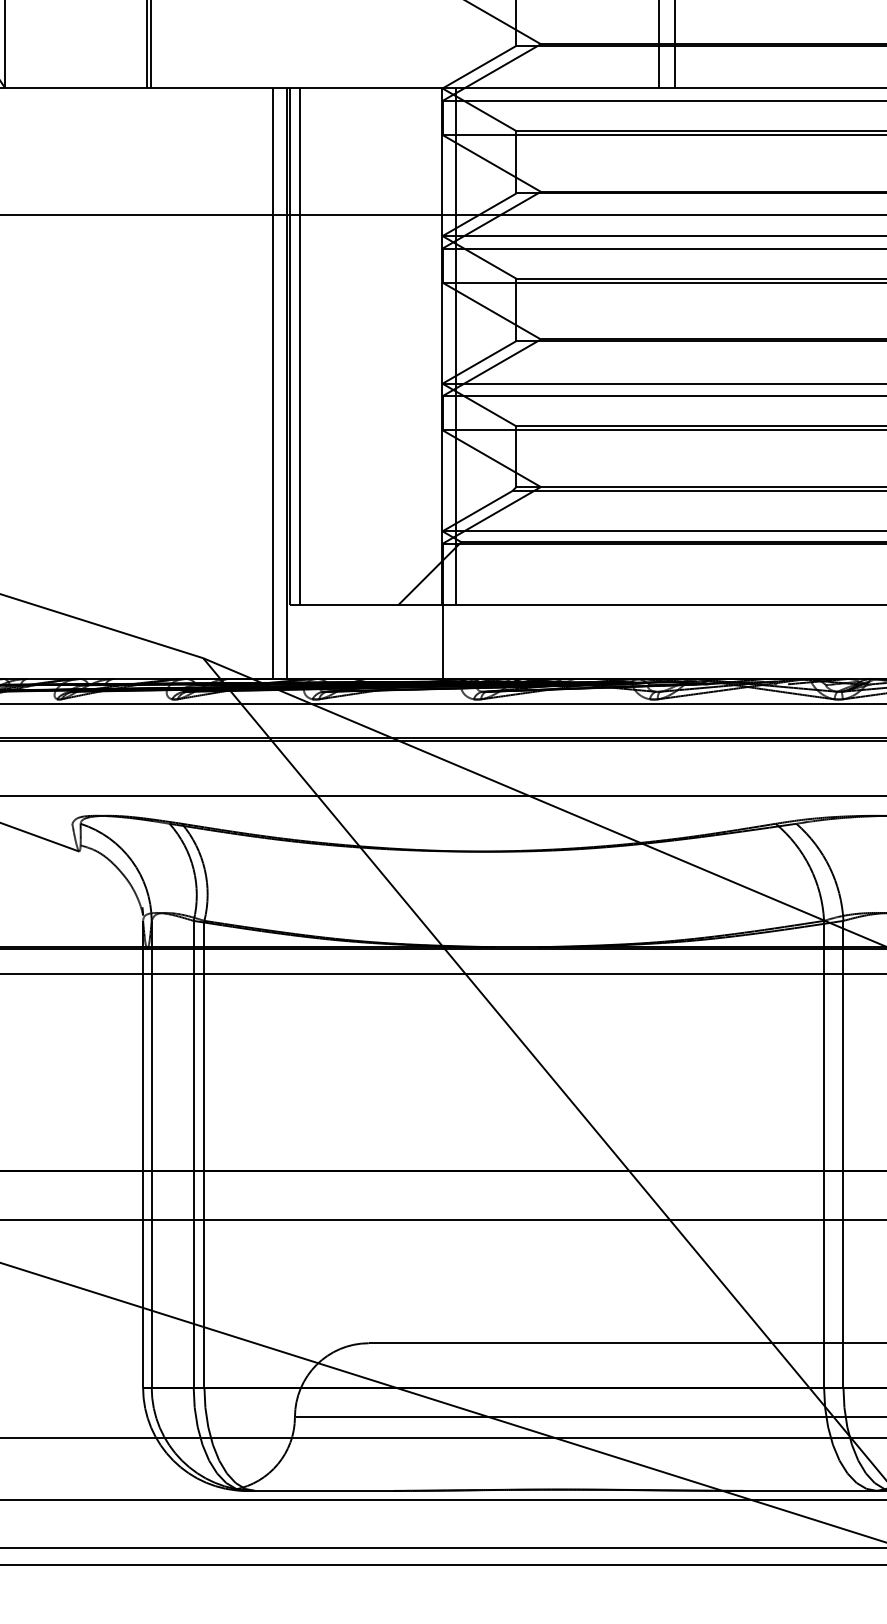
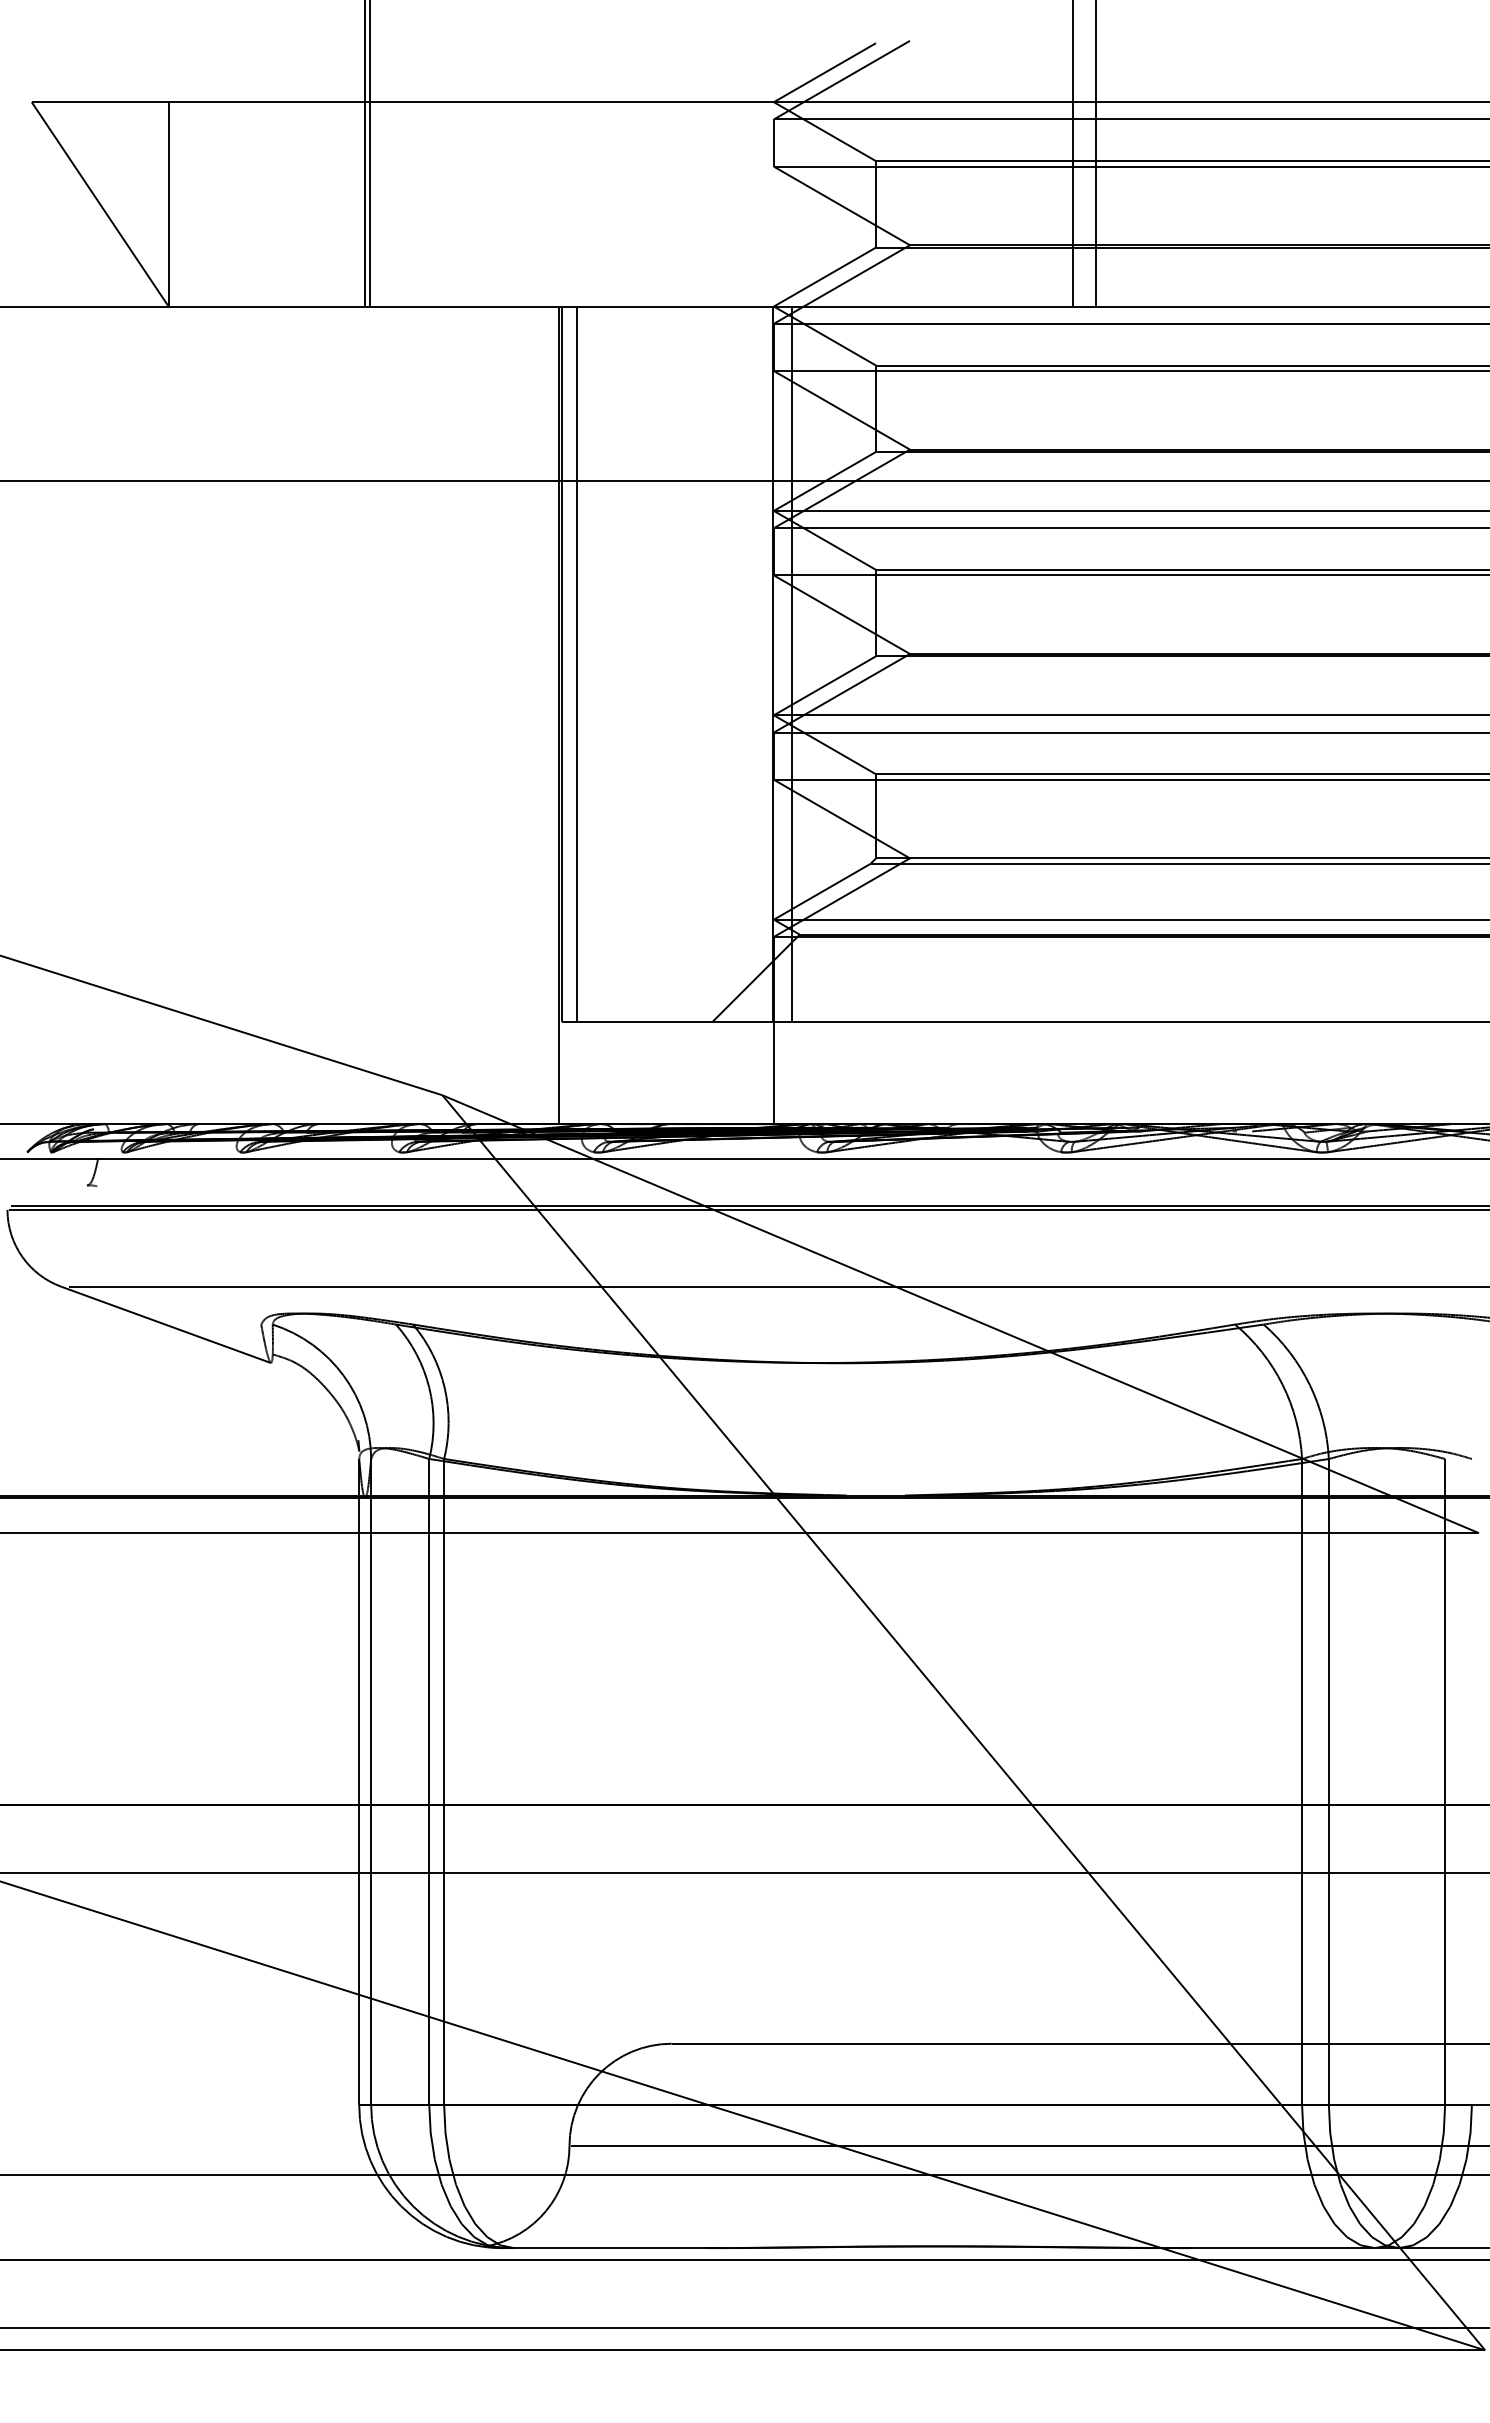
line: (273, 383) -> (539, 715), removed

